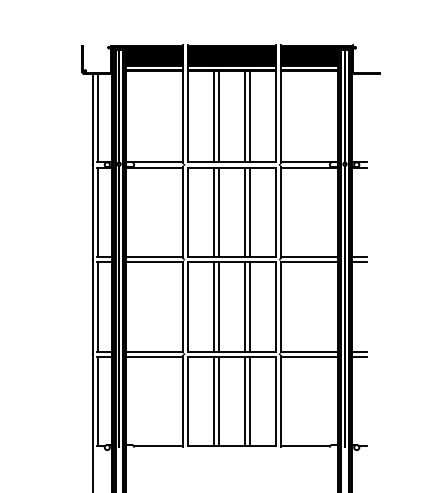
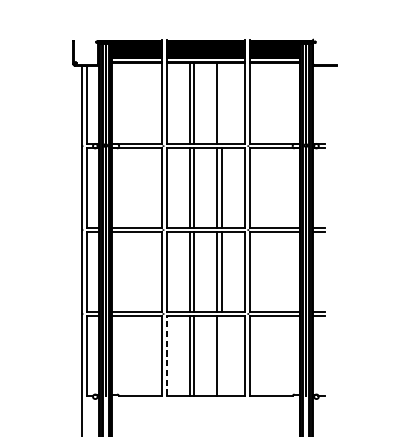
line: (250, 116) -> (222, 103), removed
line: (187, 401) -> (166, 355), solid -> dashed
line: (250, 401) -> (222, 355), removed

